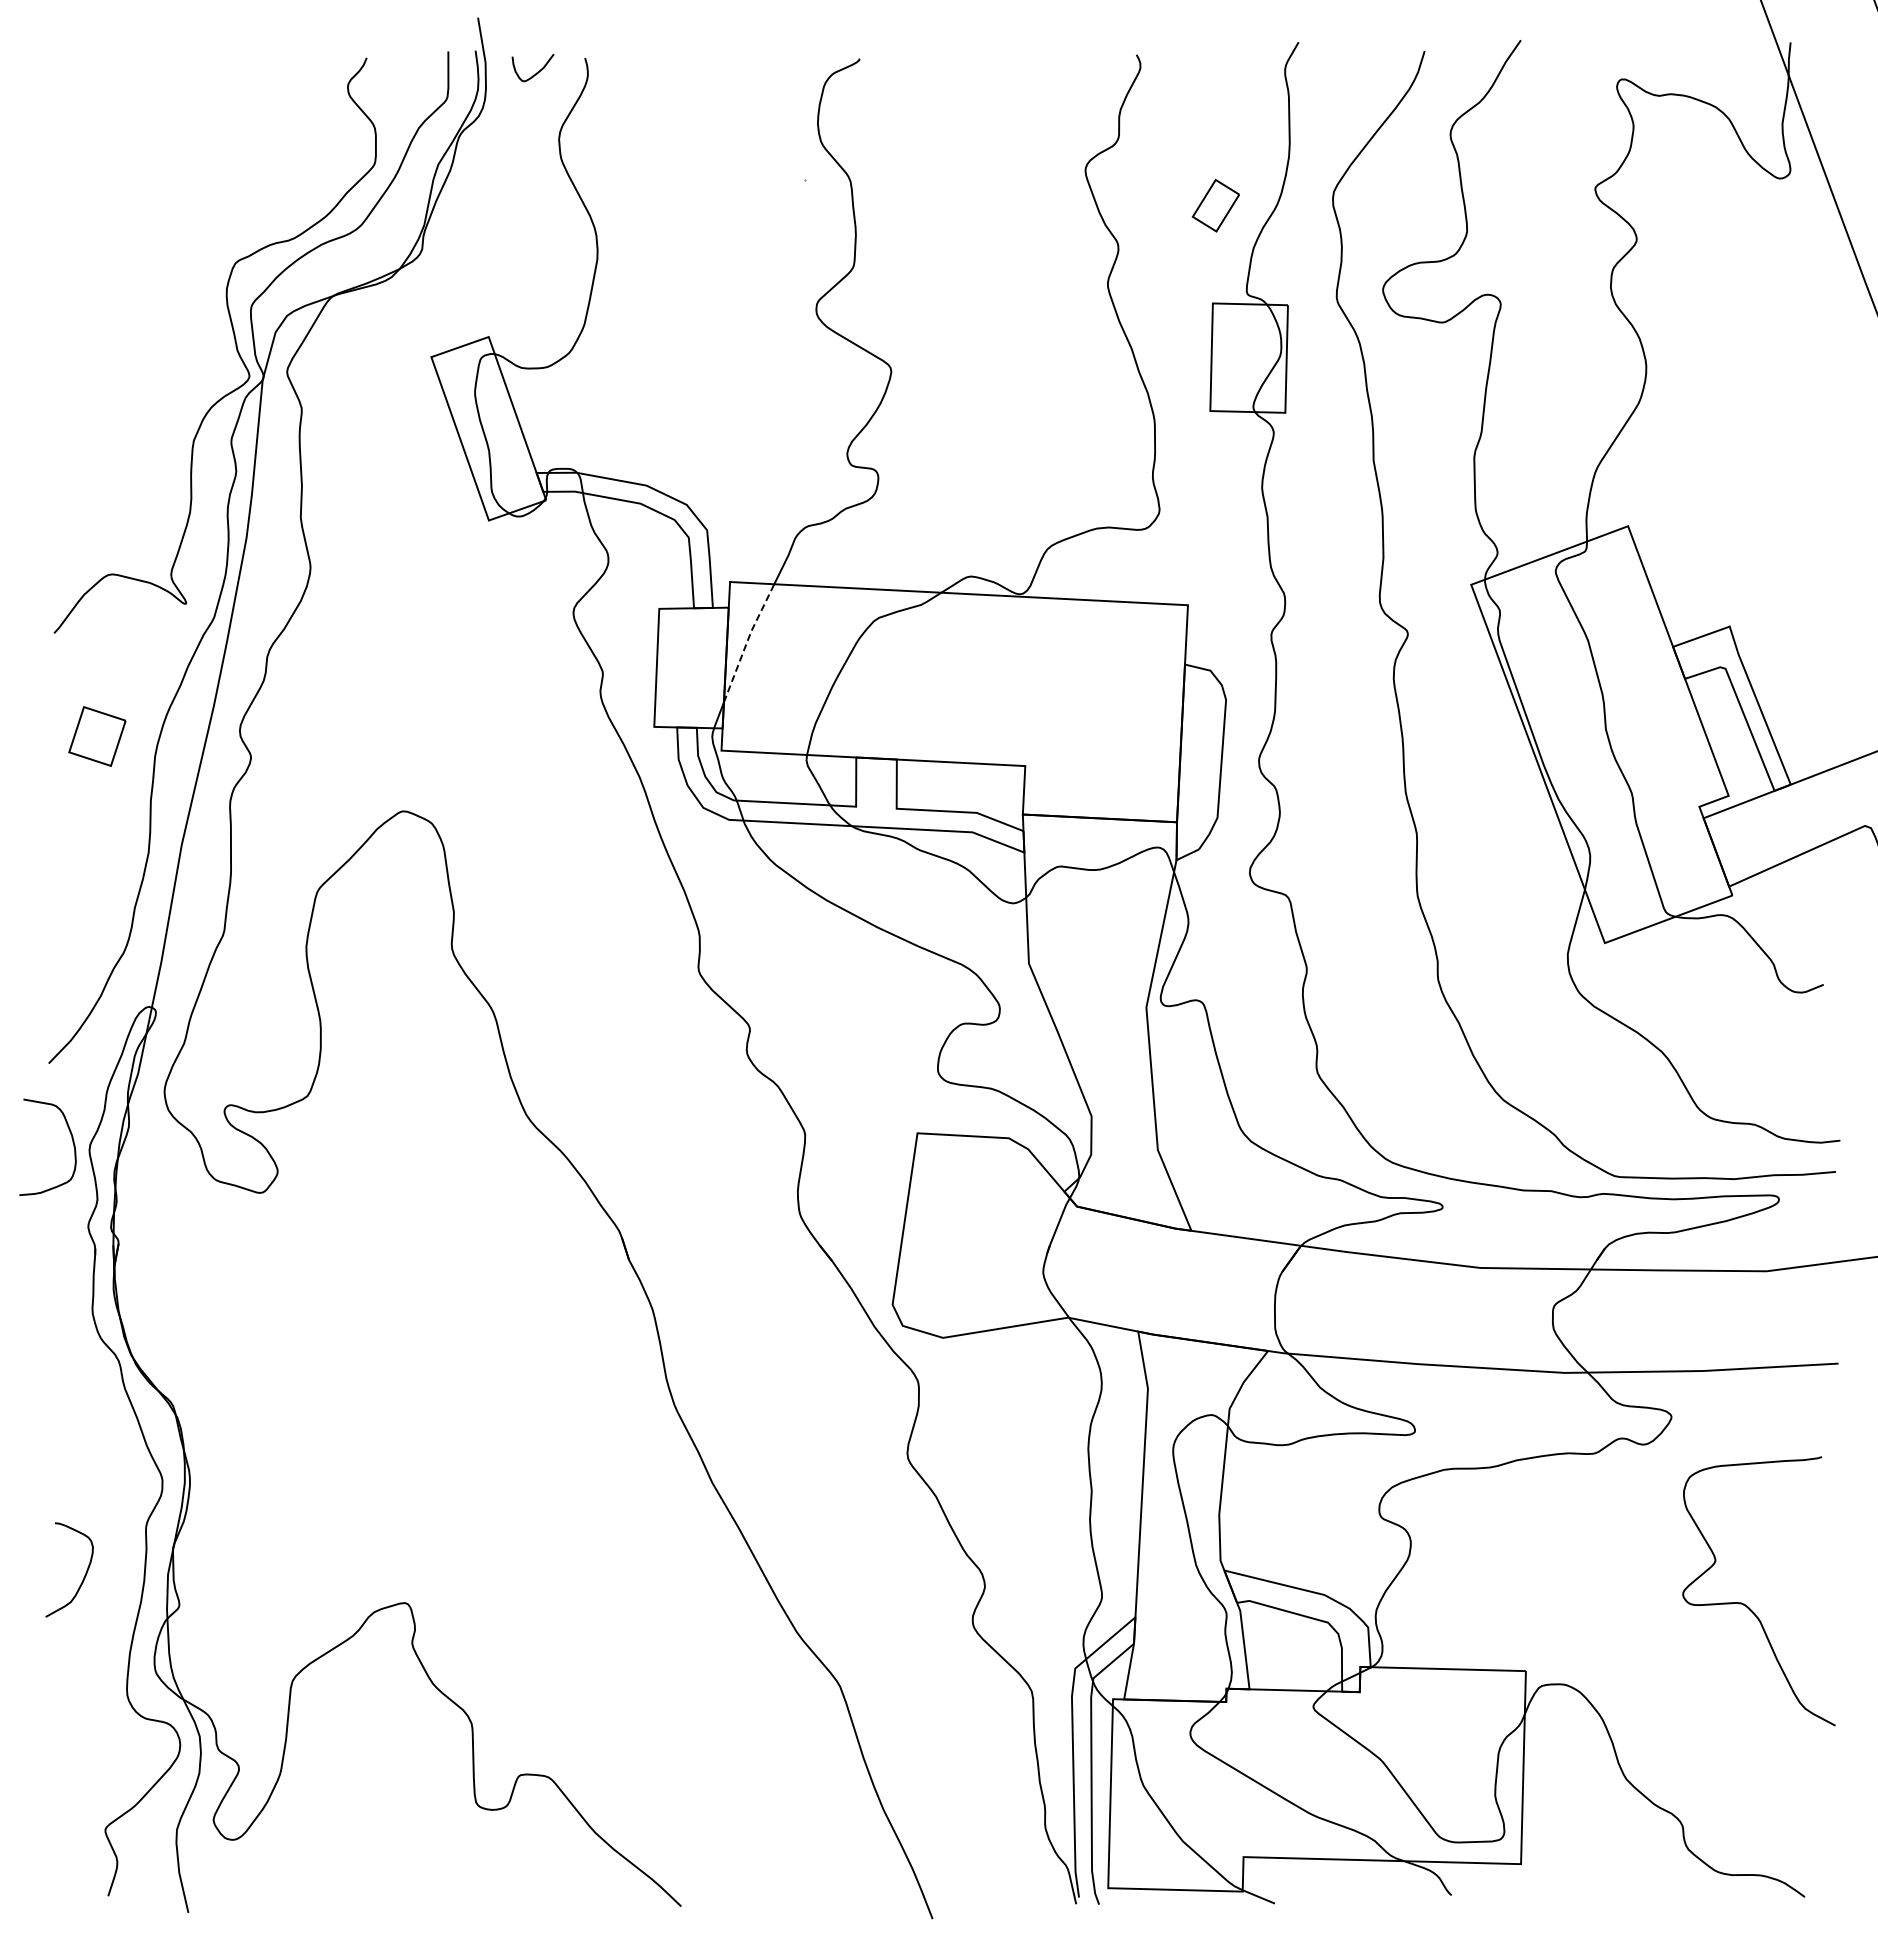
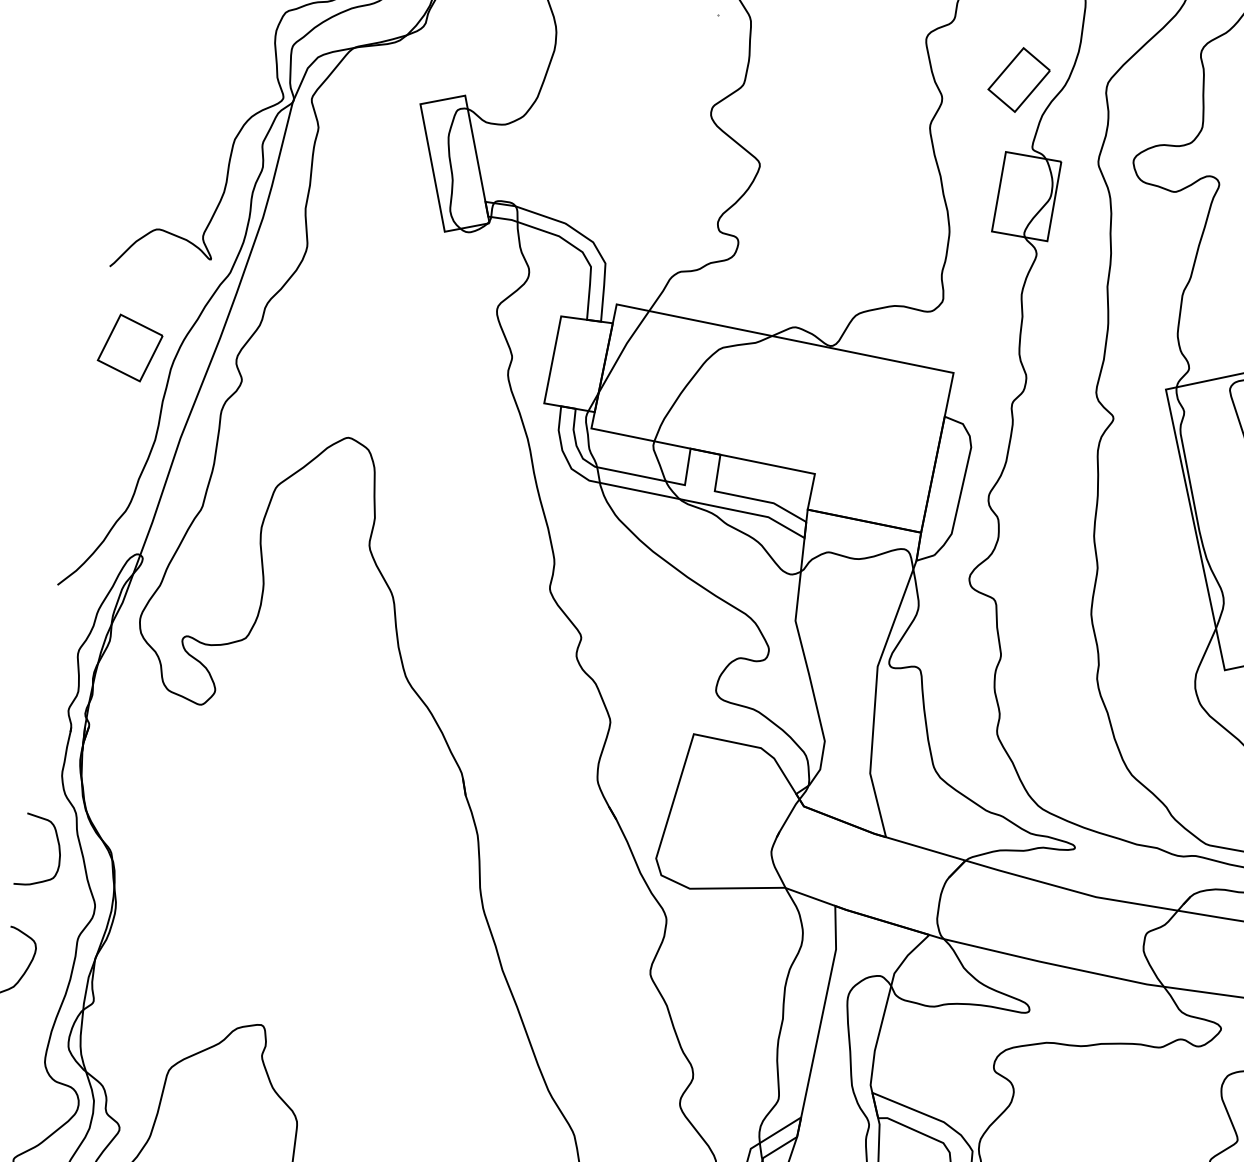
part: (1215, 205) -> (1018, 79), size x1.67
line: (747, 641) -> (622, 350), dashed -> solid
part: (97, 736) -> (130, 348), size x1.43
curve: (71, 1138) -> (58, 847), moved

